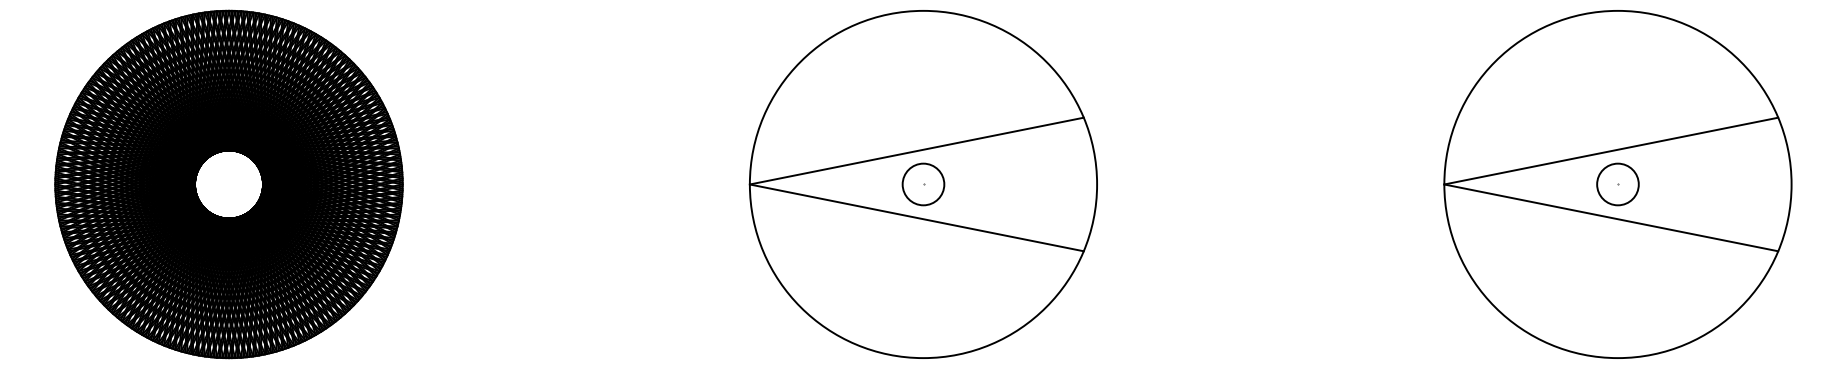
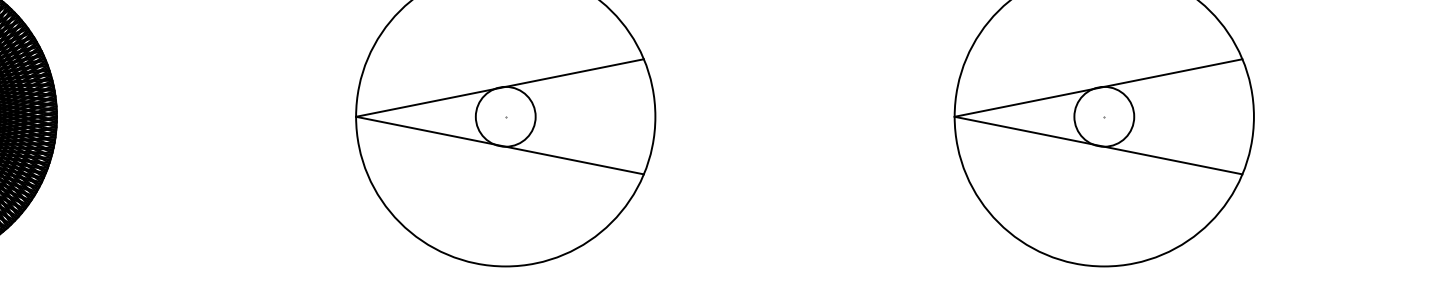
circle: (923, 184) -> (505, 116), size x1.67
circle: (1617, 184) -> (1103, 116), size x1.67

